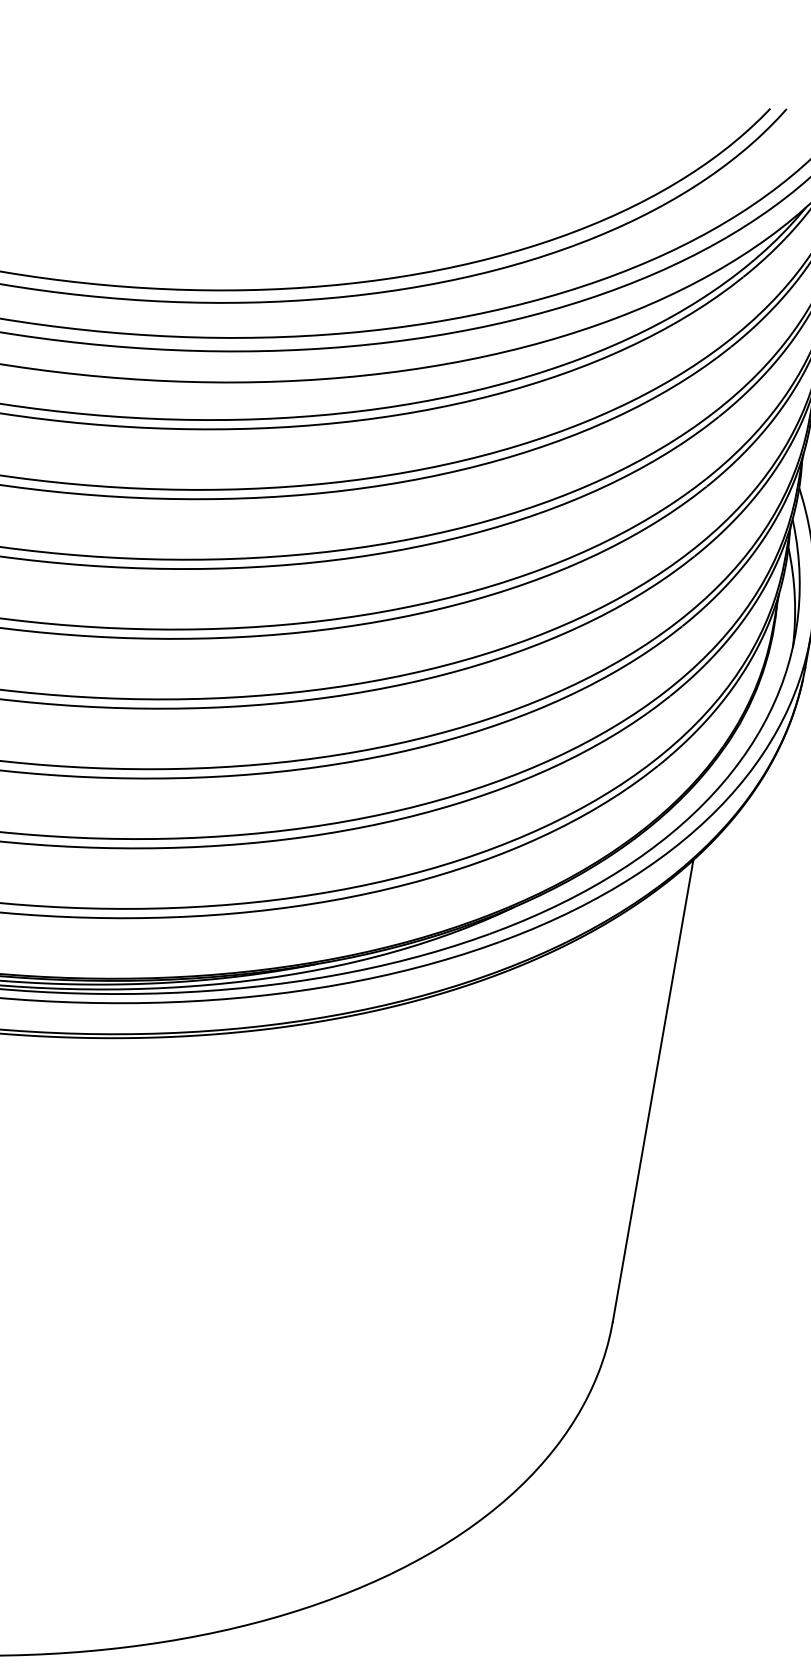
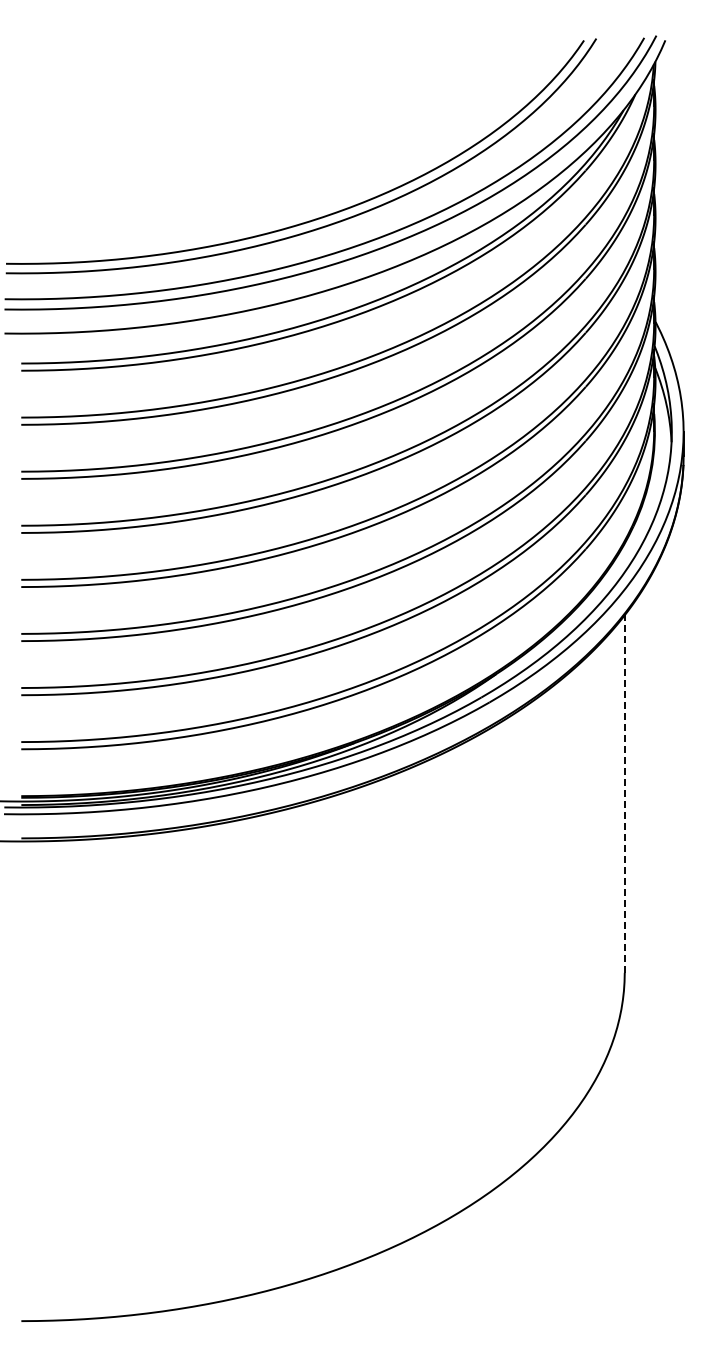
line: (652, 1091) -> (624, 794), solid -> dashed

